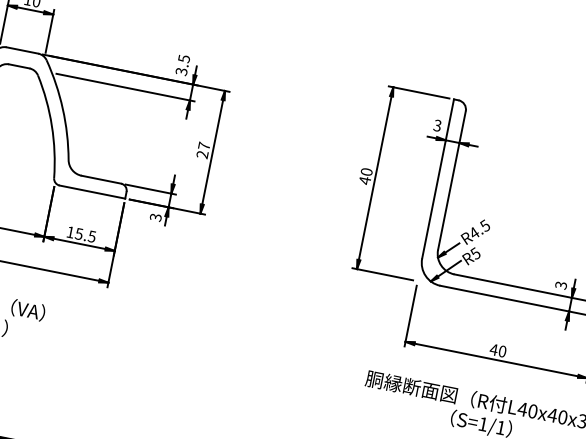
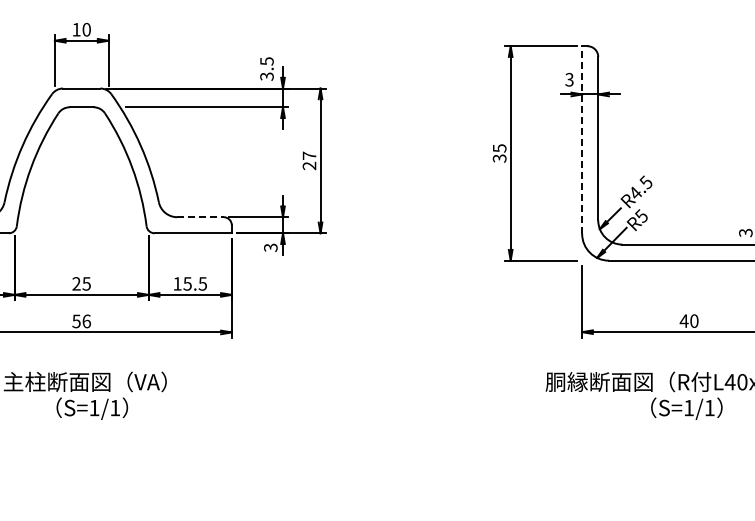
text: (365, 176) -> (499, 153), 40 -> 35
line: (438, 179) -> (582, 140), solid -> dashed
line: (102, 180) -> (201, 217), solid -> dashed

